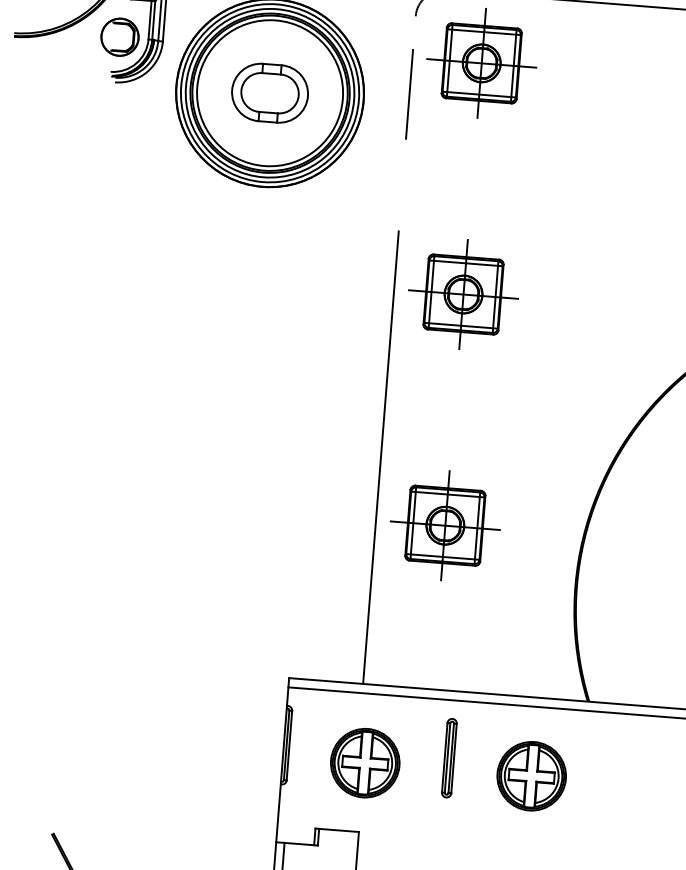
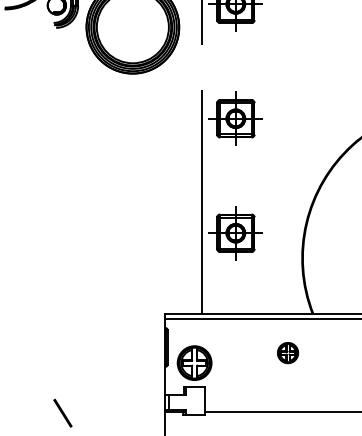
part: (269, 93) -> (132, 27), removed
part: (448, 758) -> (246, 347), removed
part: (365, 761) -> (194, 362), moved
part: (530, 774) -> (287, 352), size x0.6

